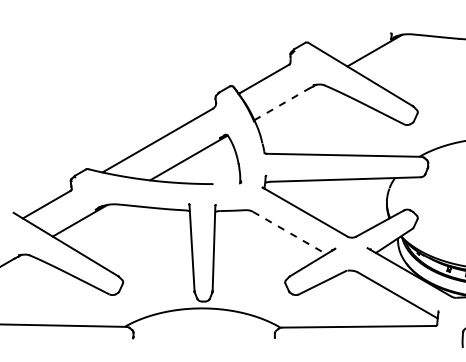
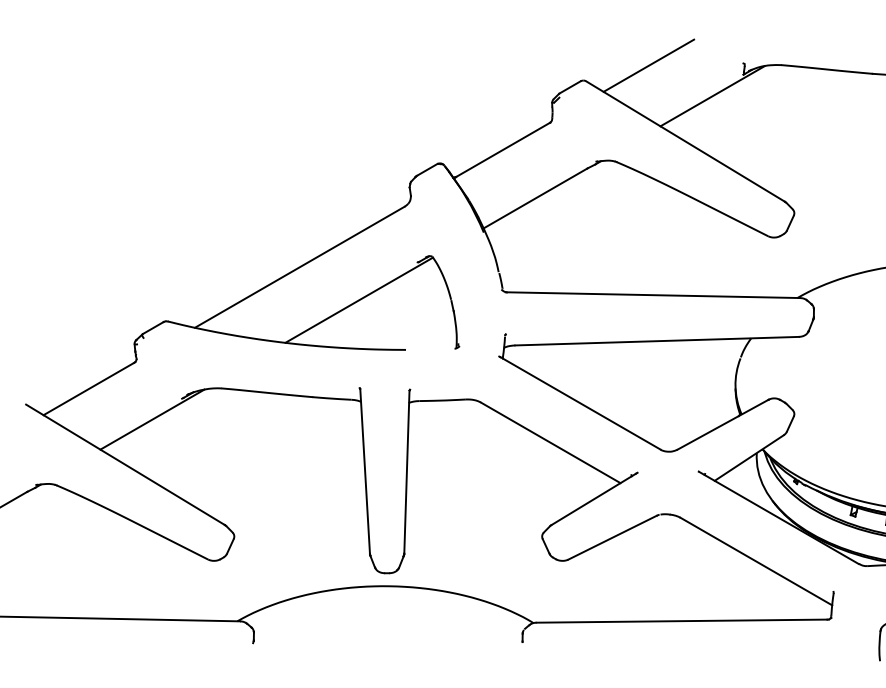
line: (341, 34) -> (649, 65), added
line: (281, 104) -> (535, 198), dashed -> solid
line: (290, 233) -> (552, 443), dashed -> solid

